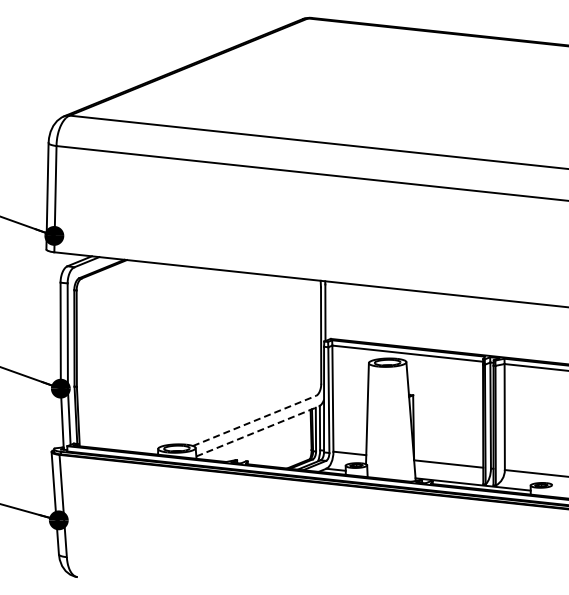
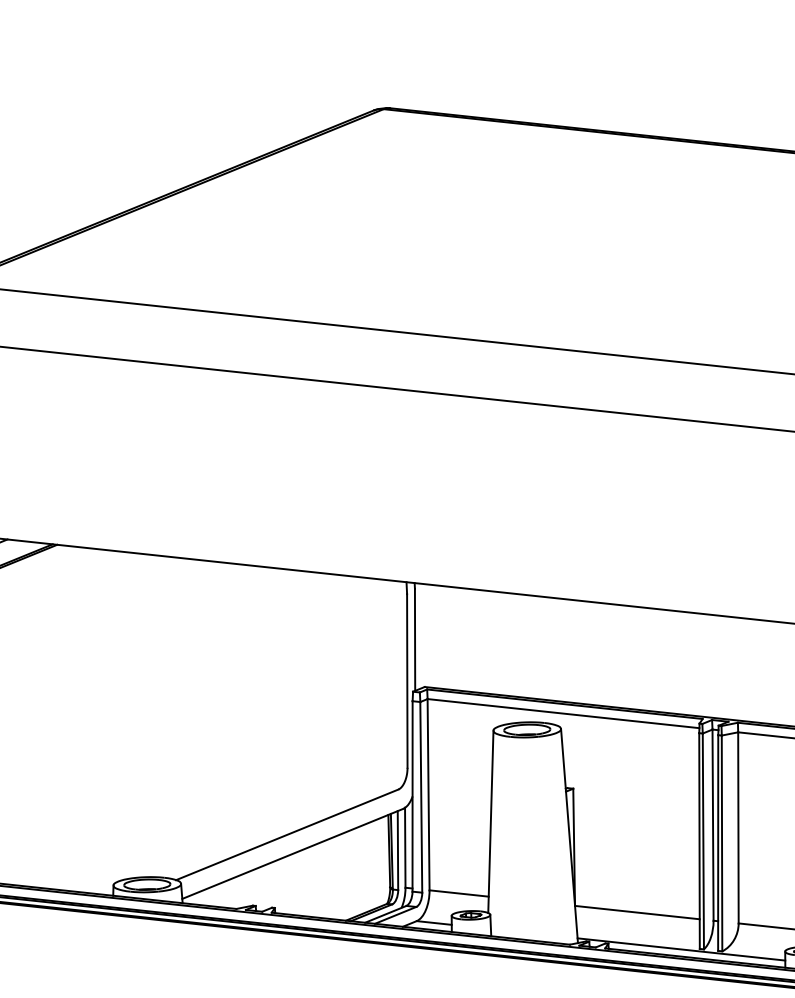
line: (254, 420) -> (287, 834), dashed -> solid
line: (258, 431) -> (294, 853), dashed -> solid

